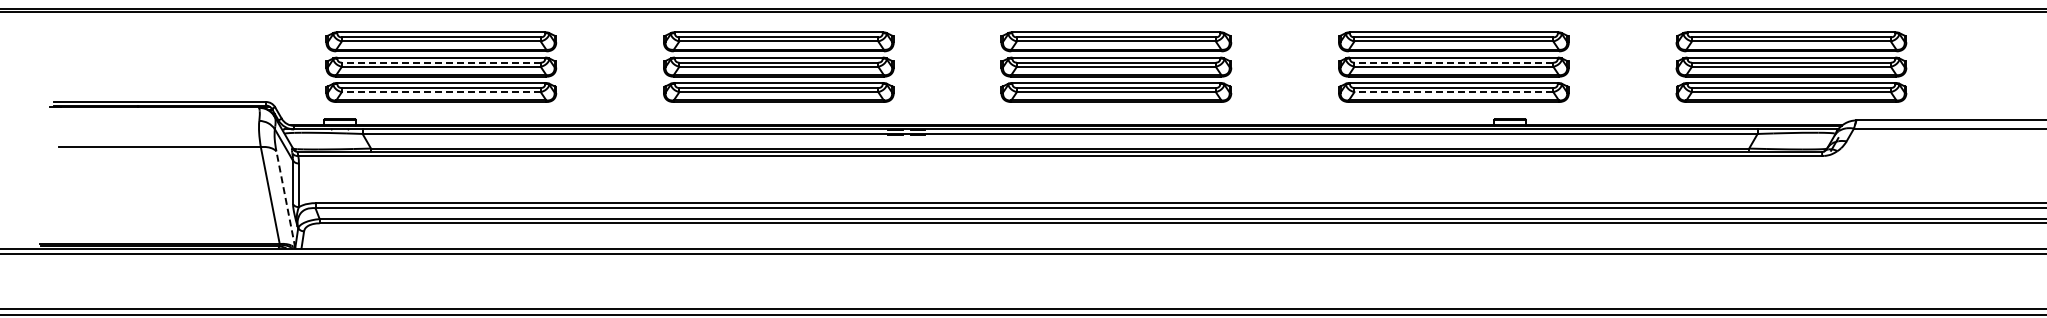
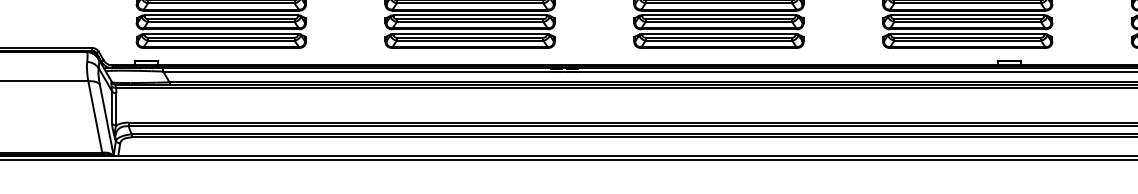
line: (440, 62) -> (220, 18), dashed -> solid
line: (1453, 62) -> (967, 18), dashed -> solid
line: (440, 92) -> (220, 41), dashed -> solid
line: (1453, 92) -> (967, 41), dashed -> solid
line: (285, 199) -> (106, 119), dashed -> solid

